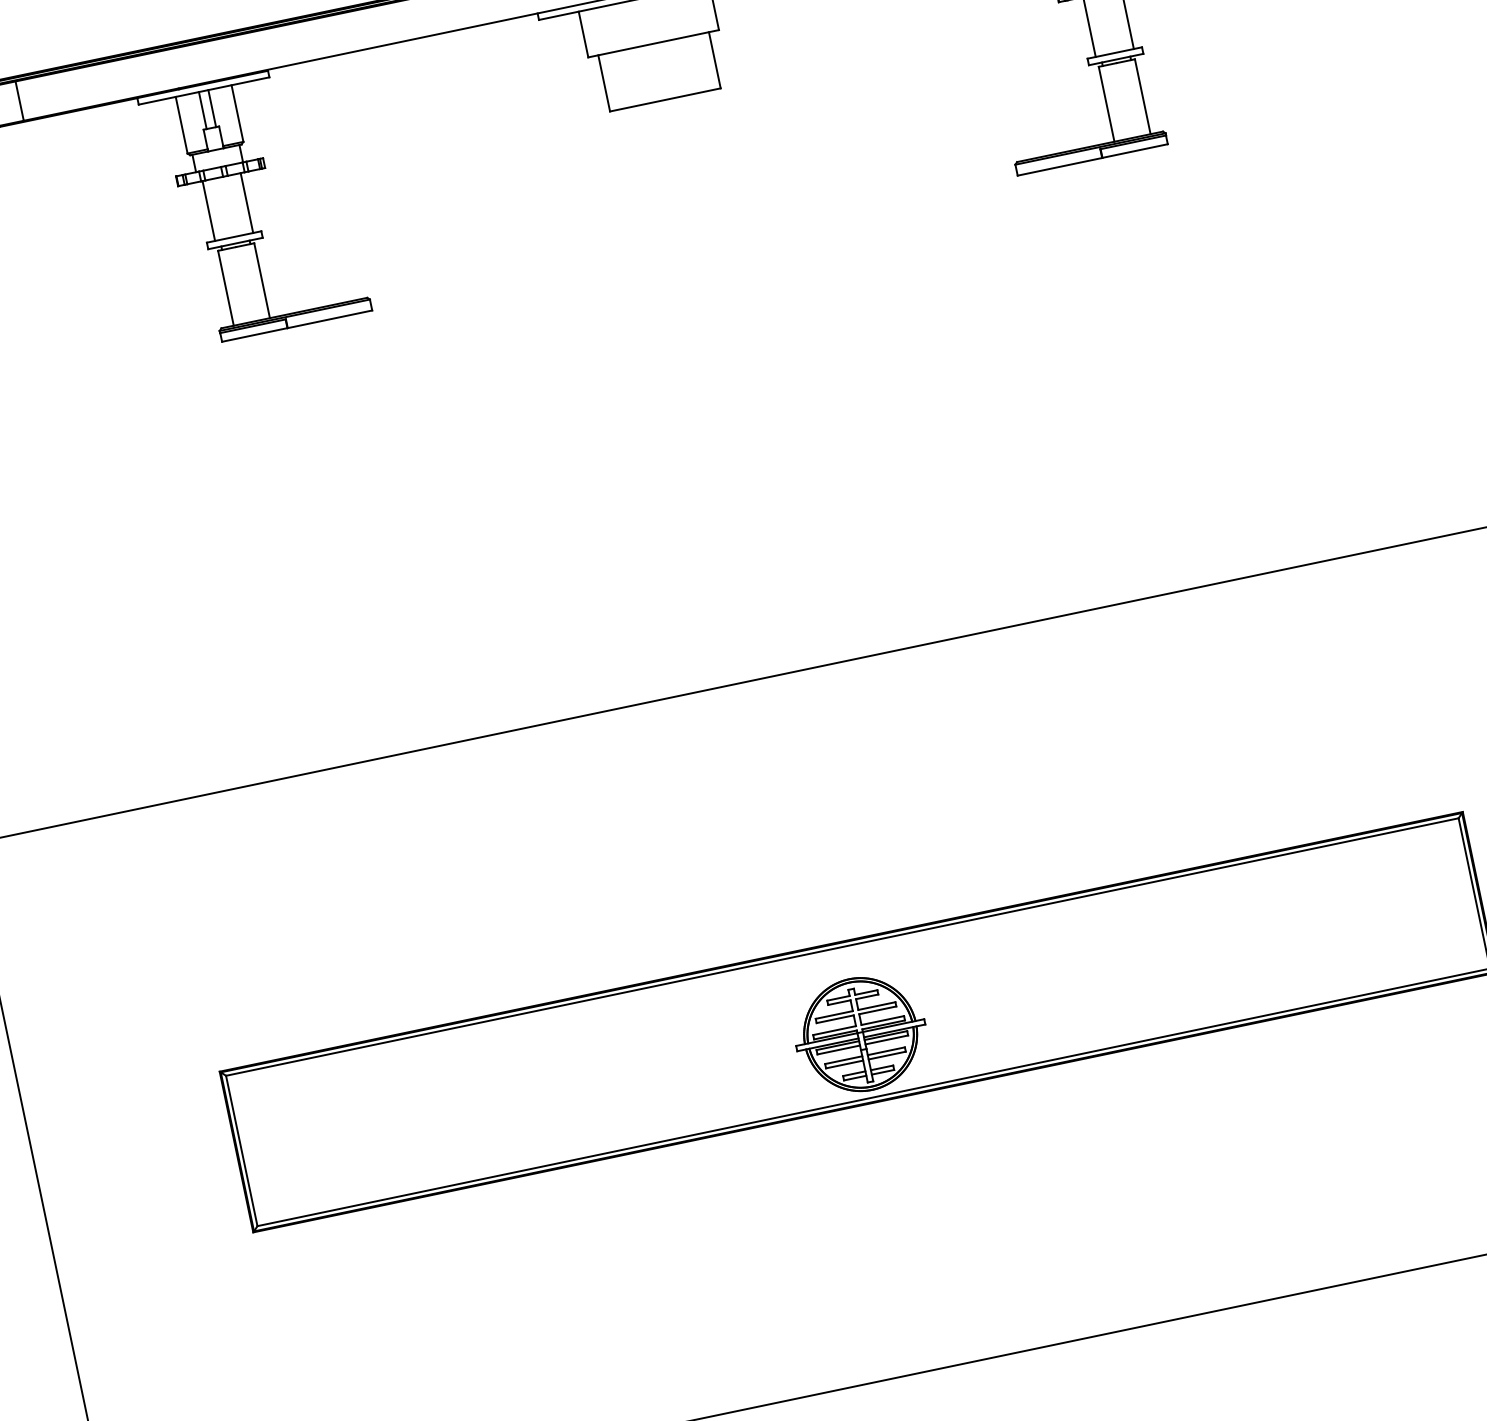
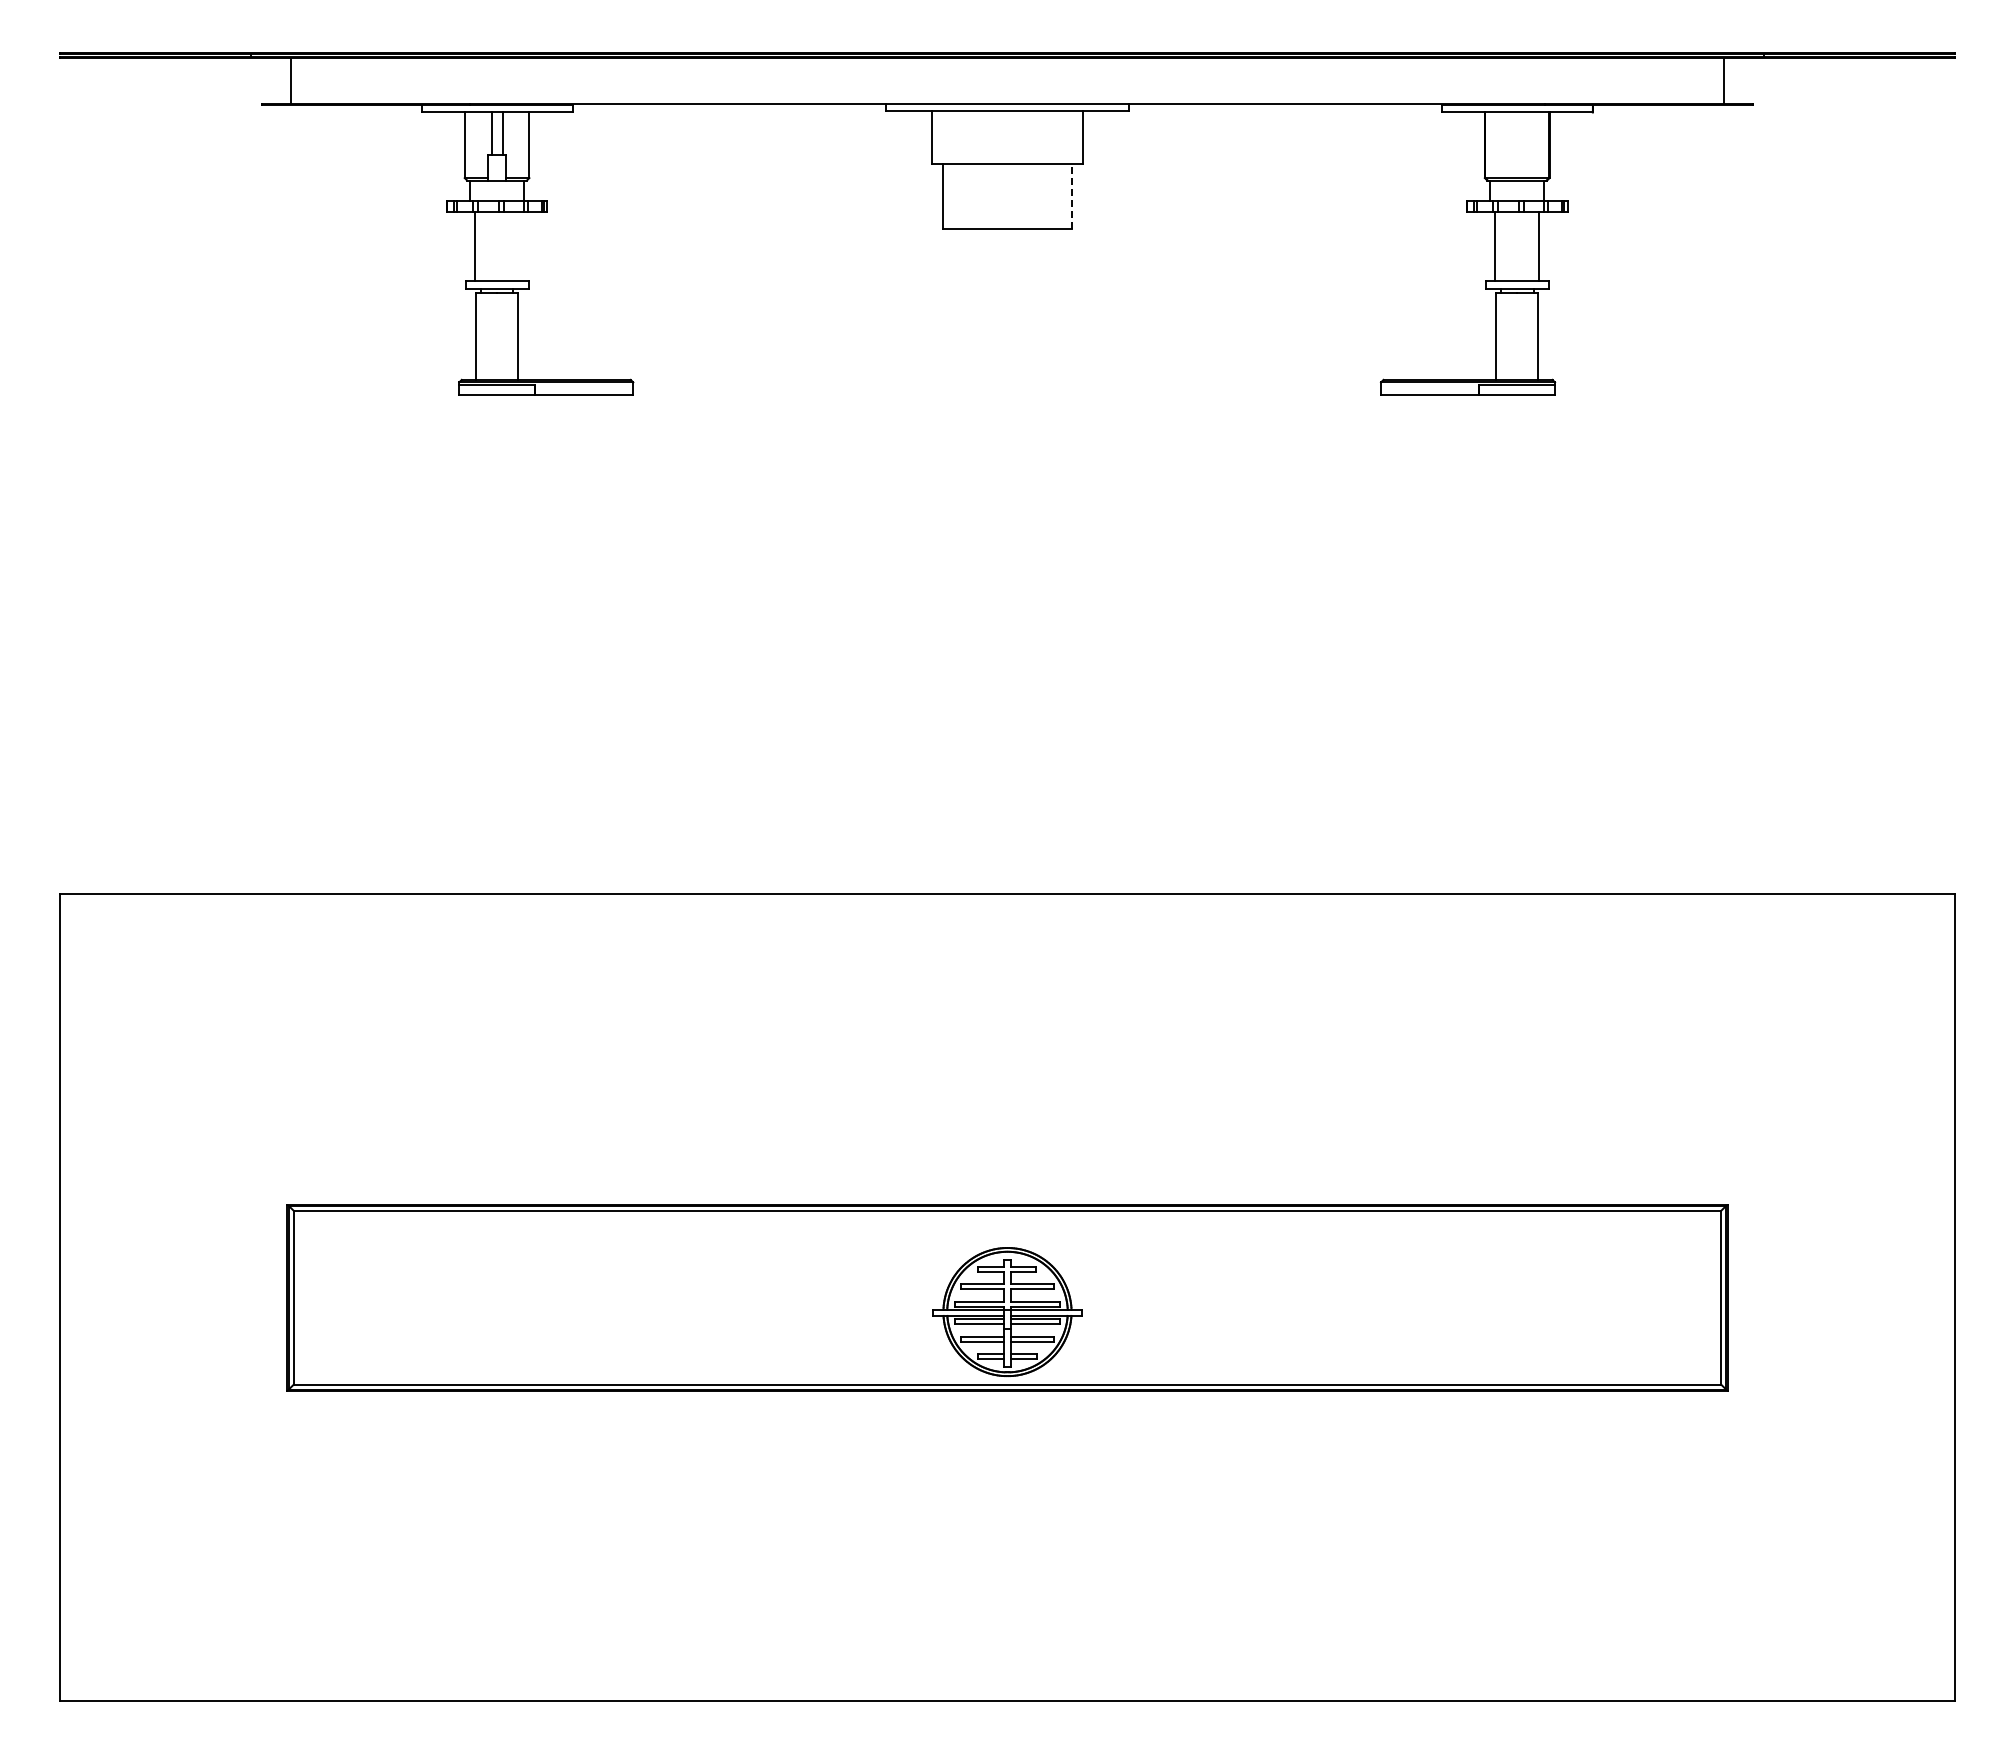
line: (714, 60) -> (1071, 196), solid -> dashed
line: (247, 202) -> (519, 246), removed

